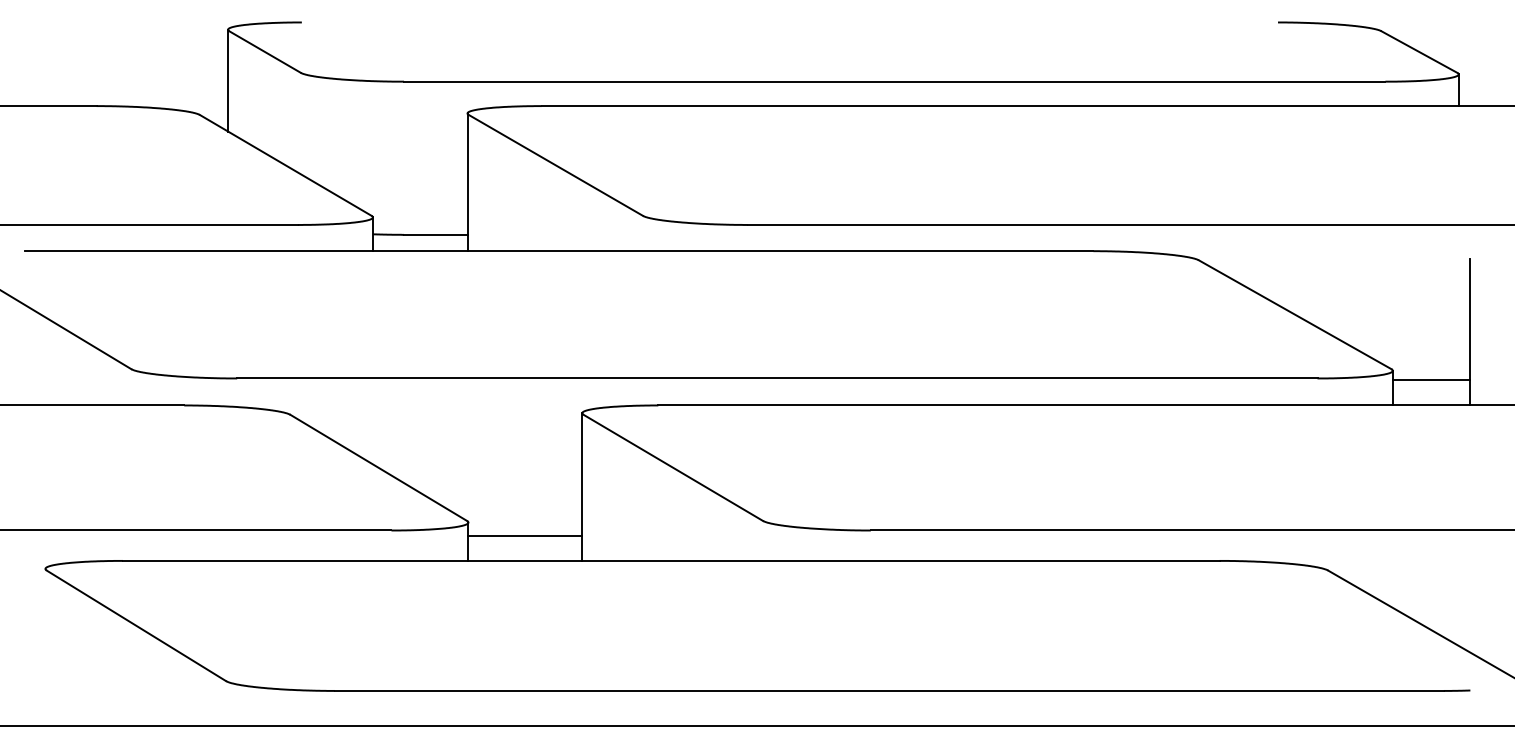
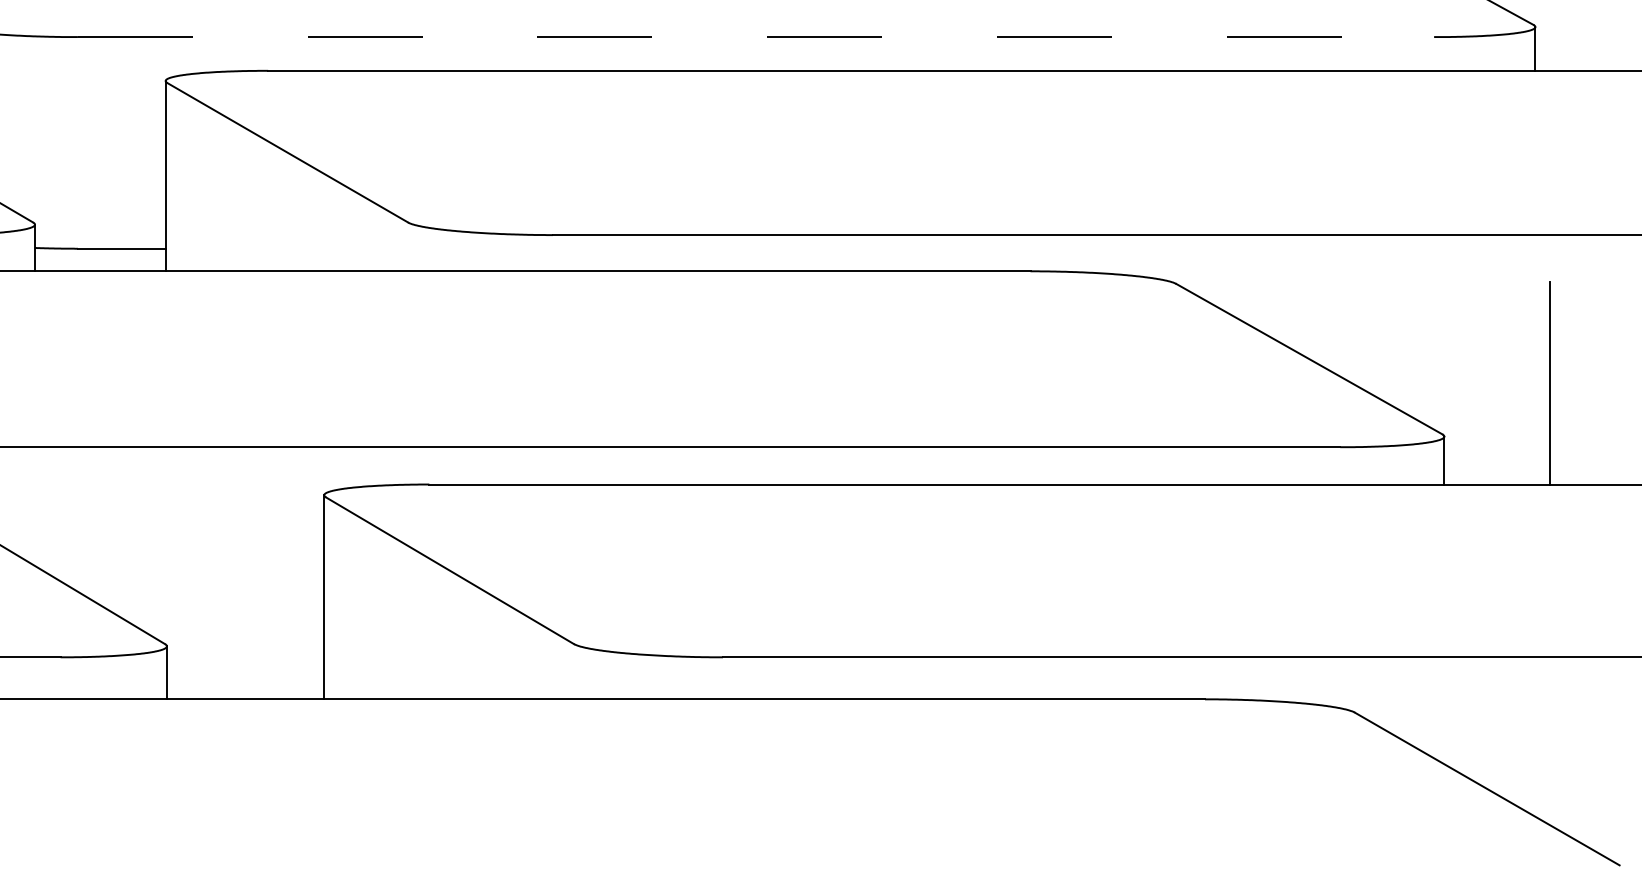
line: (894, 81) -> (755, 36), solid -> dashed
line: (1430, 380) -> (1496, 450), removed
line: (525, 535) -> (245, 664), removed

